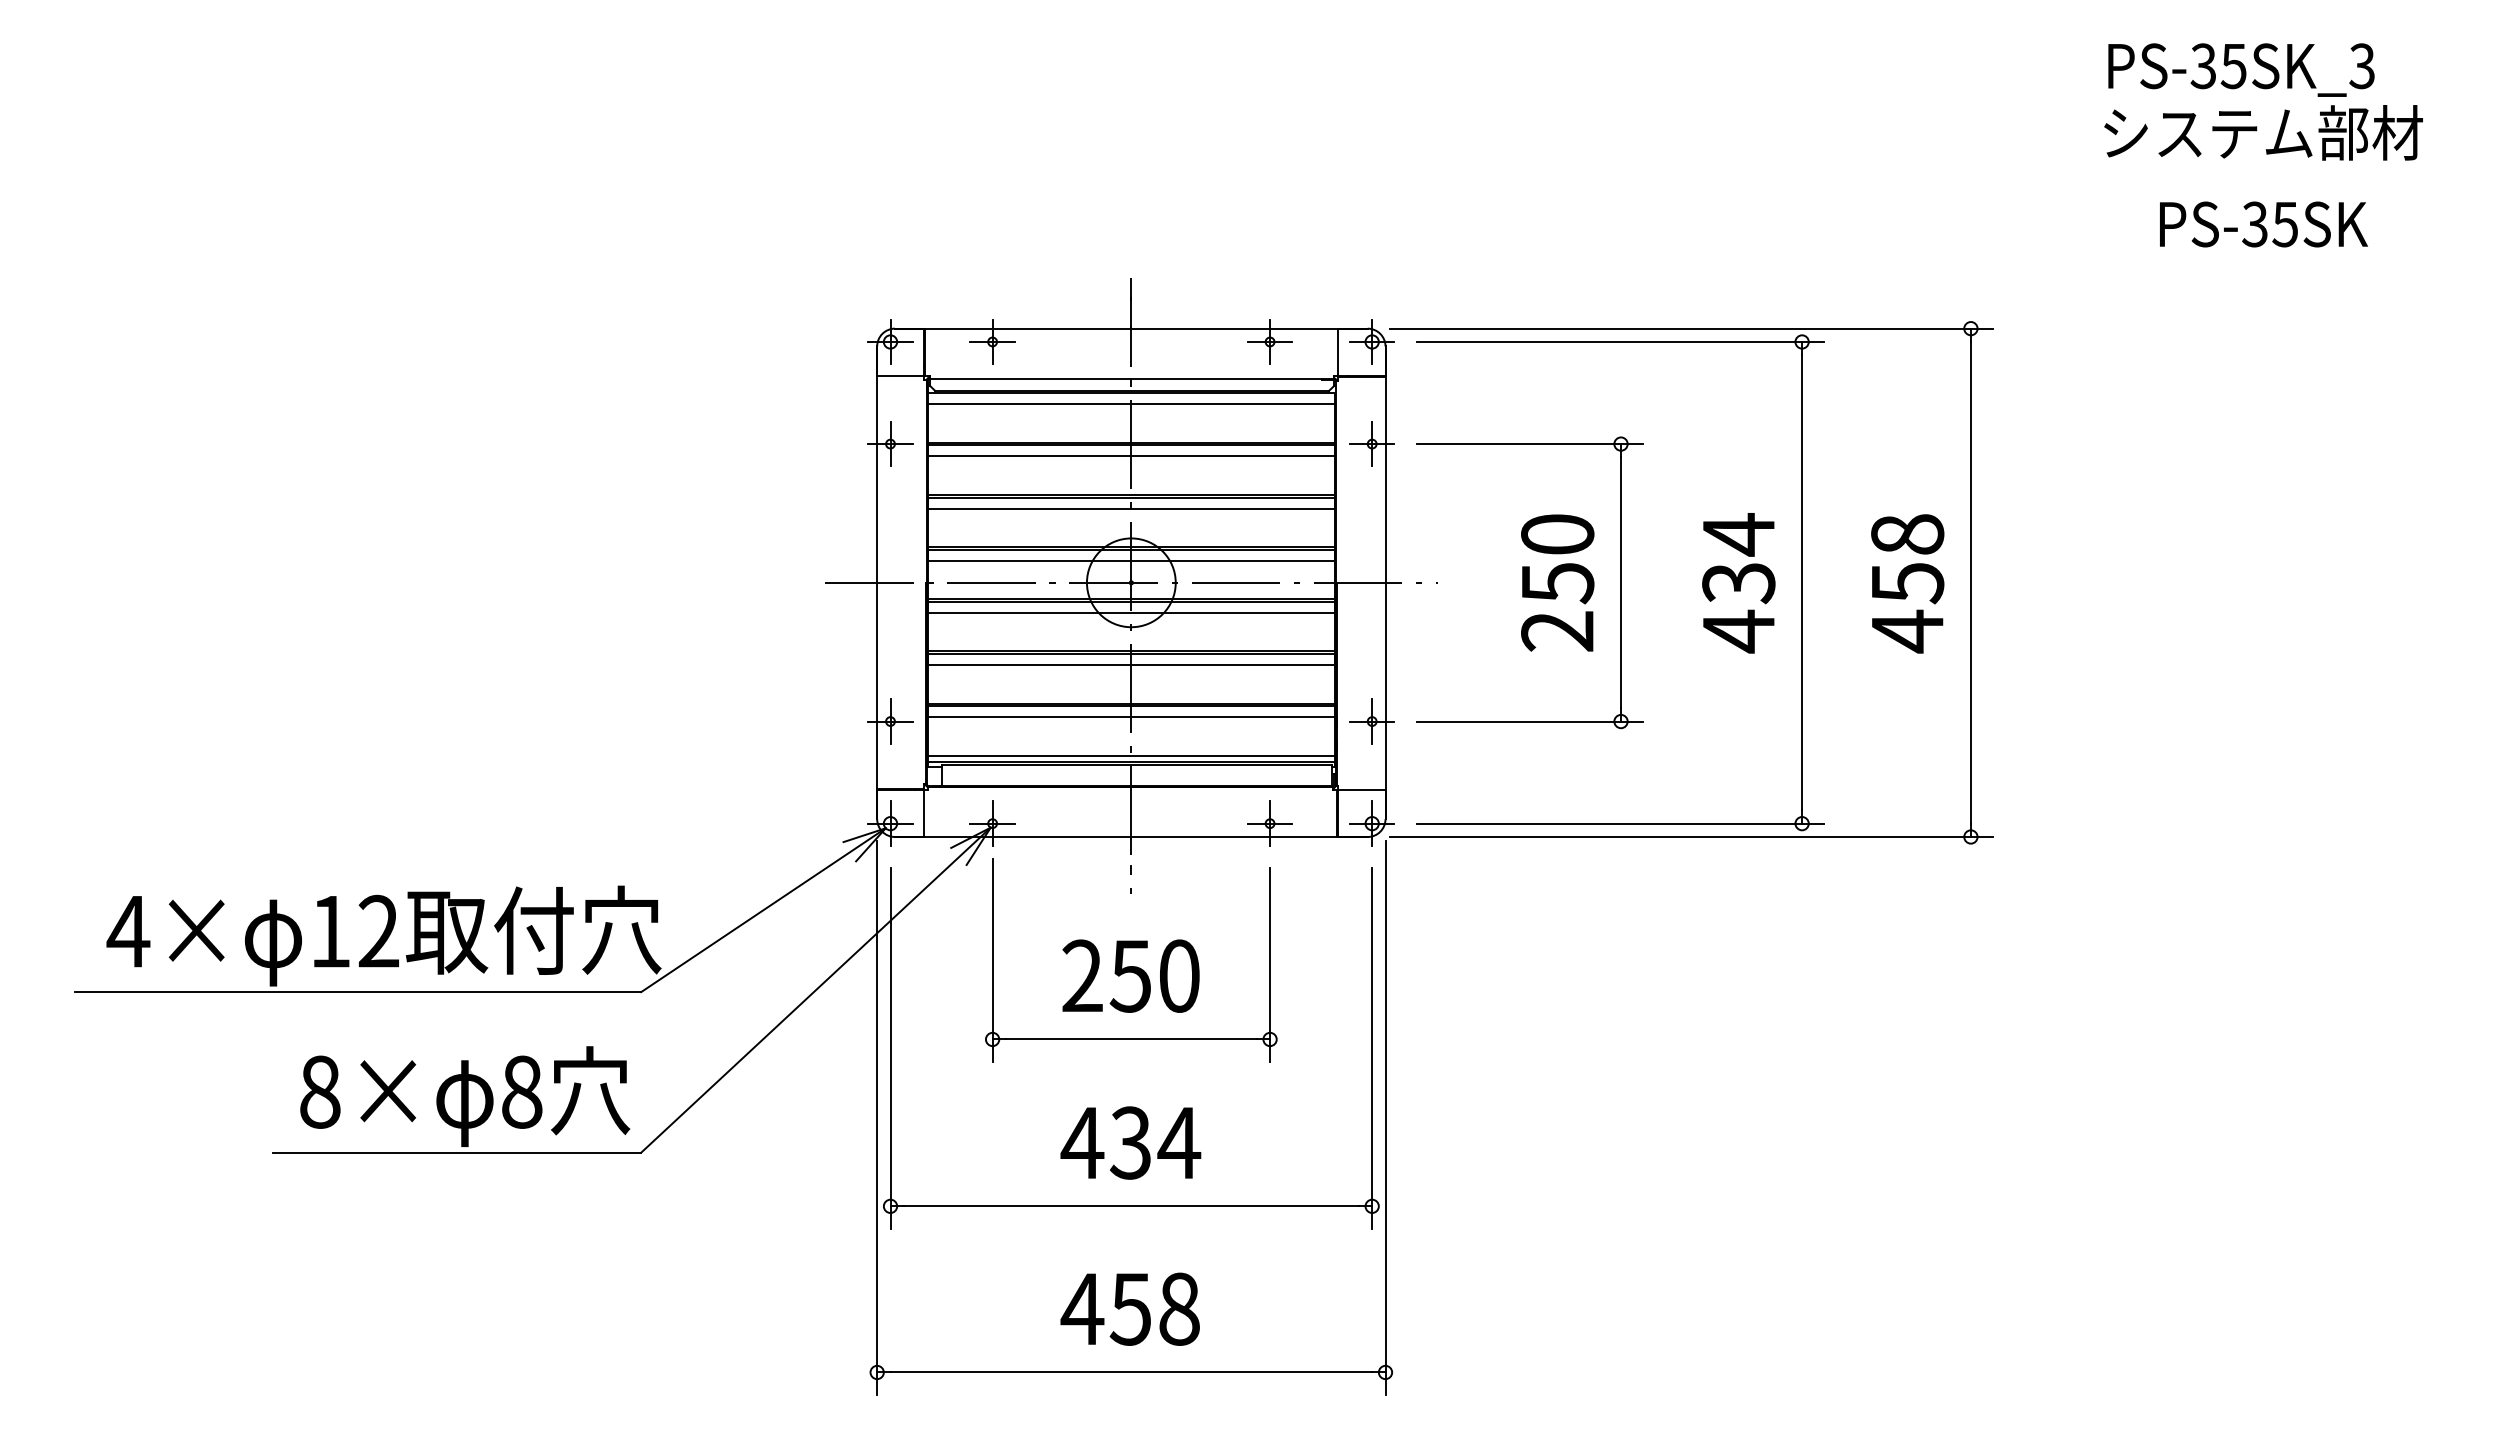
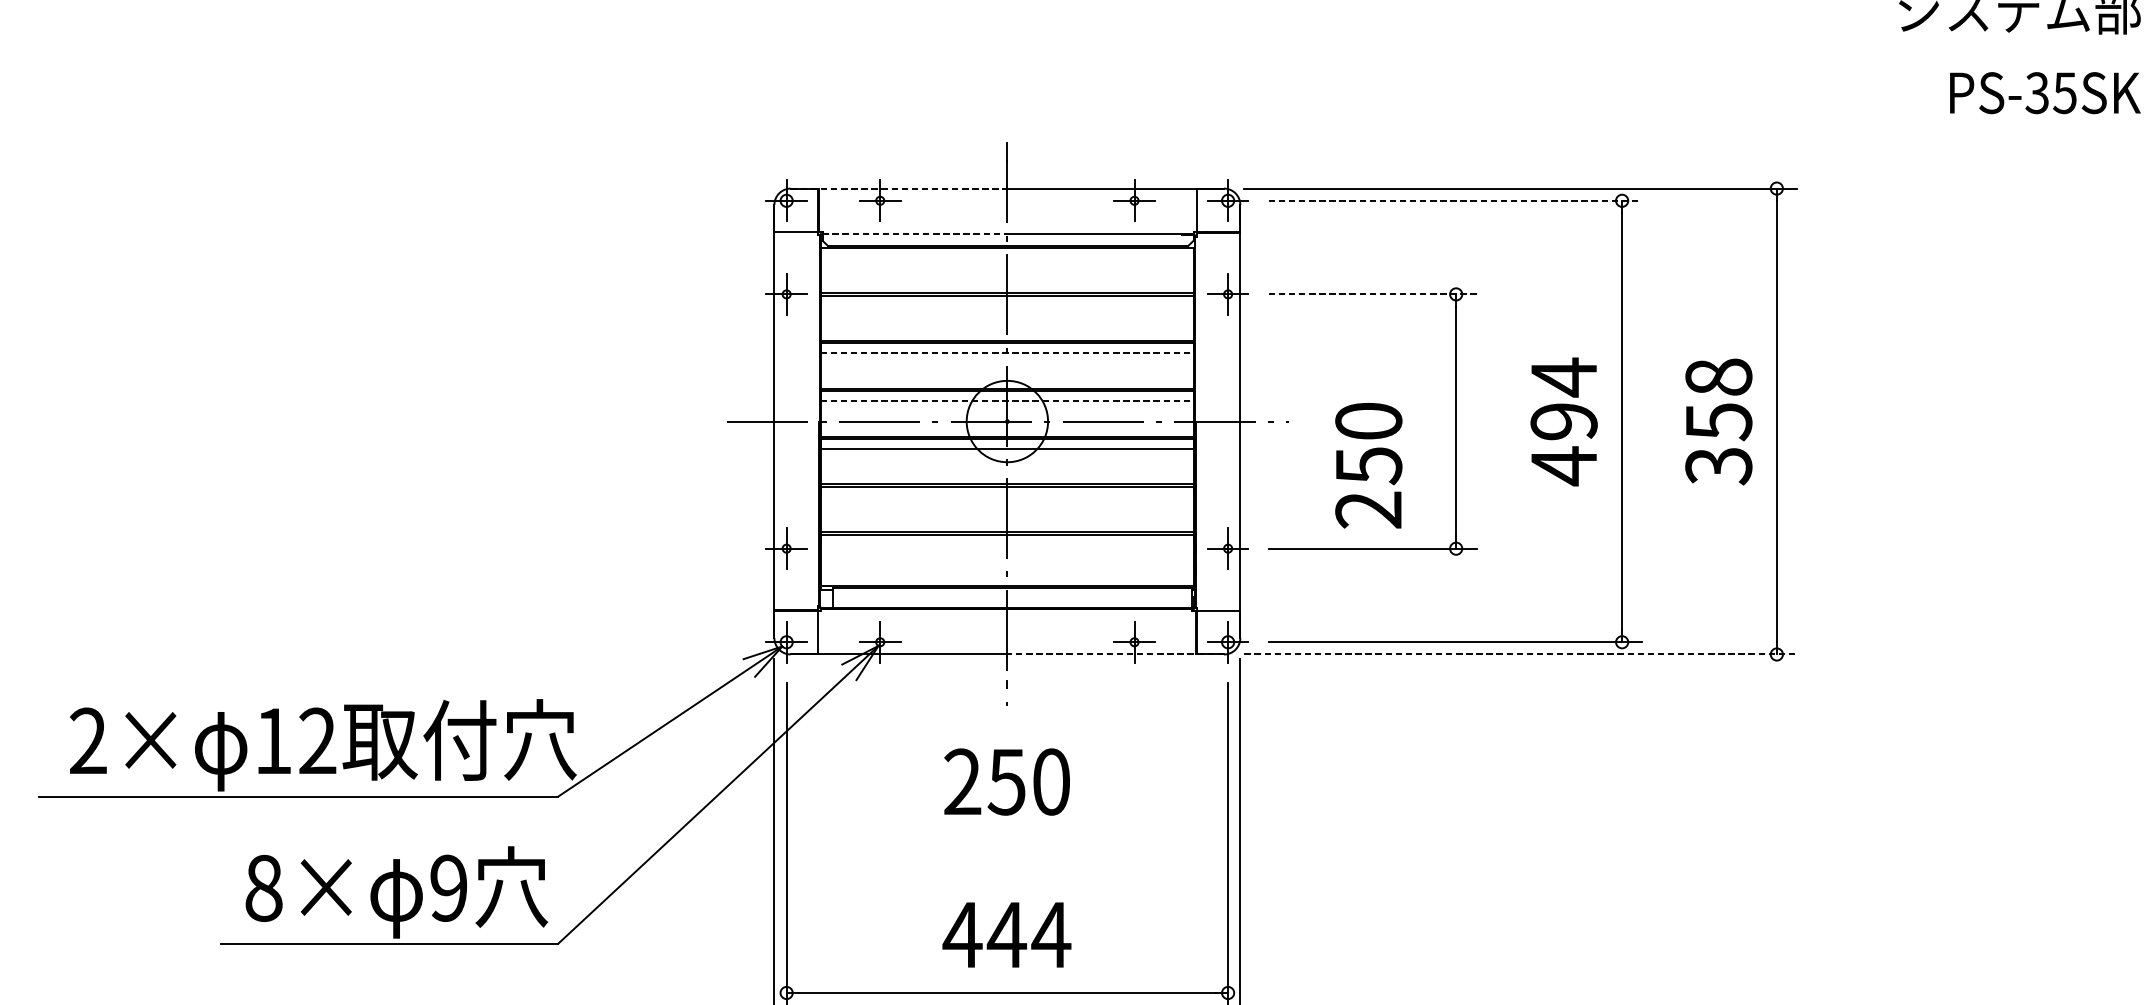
line: (1013, 328) -> (899, 188), solid -> dashed
line: (1620, 341) -> (1455, 200), solid -> dashed
line: (1030, 378) -> (914, 234), solid -> dashed
line: (1131, 404) -> (1007, 258), removed
line: (1530, 444) -> (1373, 294), solid -> dashed
line: (1131, 456) -> (1007, 305), removed
line: (1131, 508) -> (1007, 353), solid -> dashed
line: (1131, 560) -> (1007, 401), solid -> dashed
text: (1557, 582) -> (1368, 465), moved
text: (1738, 583) -> (1563, 422), 434 -> 494
text: (1907, 631) -> (1718, 466), 458 -> 358
line: (1131, 665) -> (1007, 497), removed
line: (1131, 717) -> (1007, 544), removed
line: (1131, 755) -> (1007, 579), removed
line: (1249, 836) -> (1115, 654), solid -> dashed
line: (1691, 836) -> (1520, 654), solid -> dashed
text: (128, 930) -> (88, 740), 4× -> 2×
part: (1131, 1038) -> (1007, 839), removed
text: (522, 1091) -> (449, 887), 8 -> 9
text: (1130, 1142) -> (1006, 934), 434 -> 444

